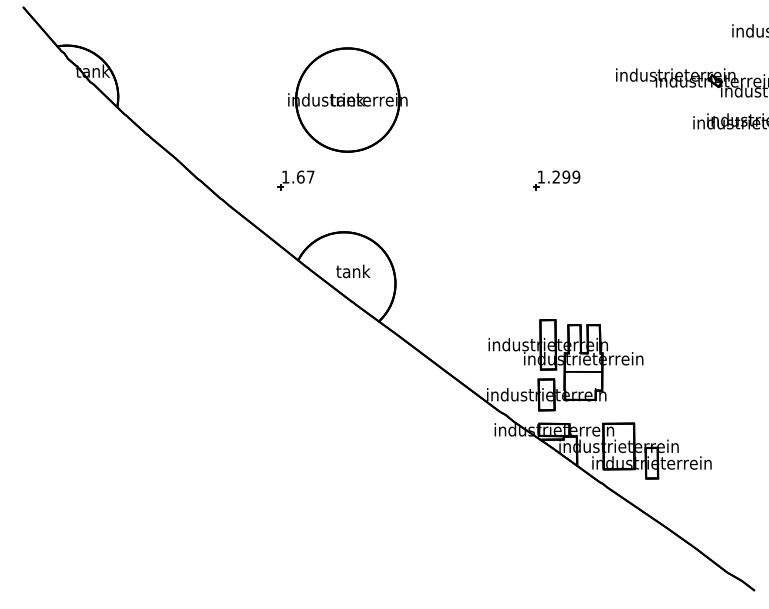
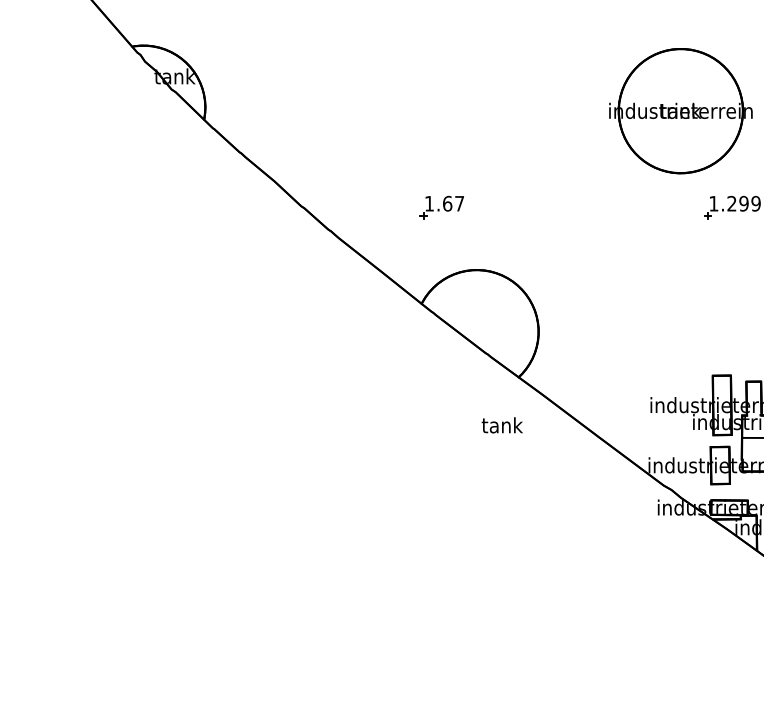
part: (347, 99) -> (680, 110), moved
part: (295, 180) -> (441, 207), moved
text: (353, 271) -> (502, 425), moved

